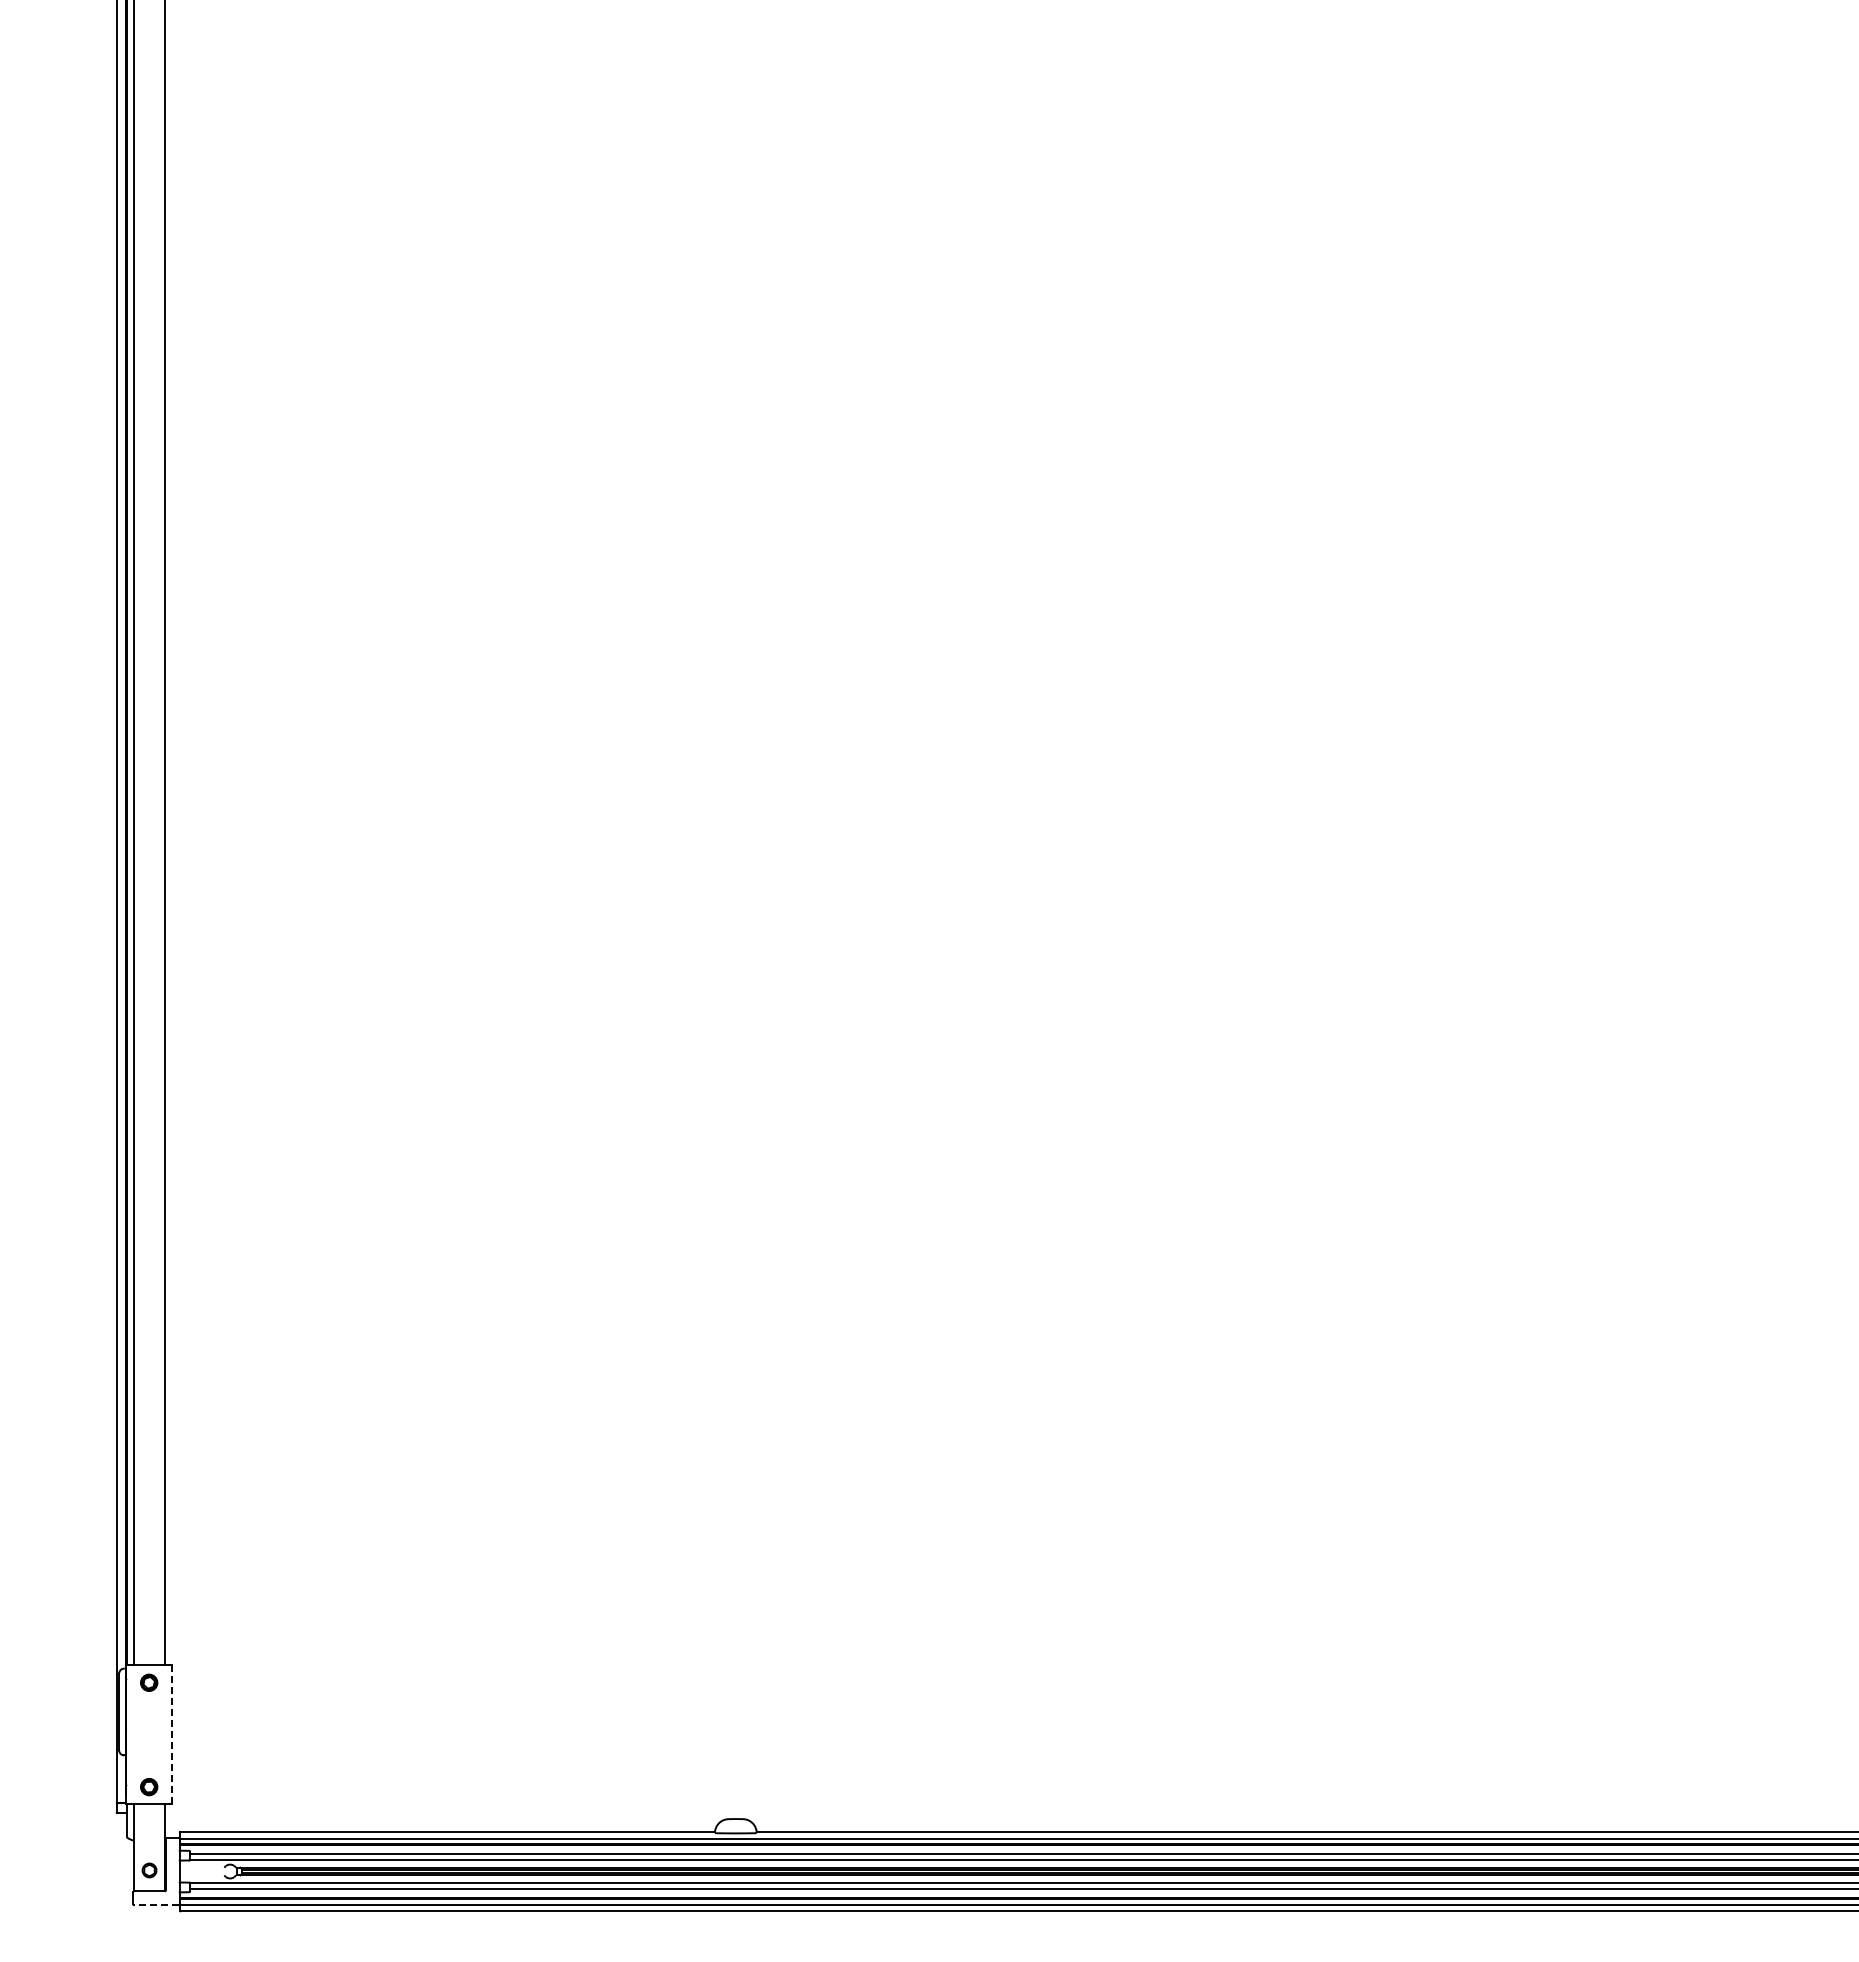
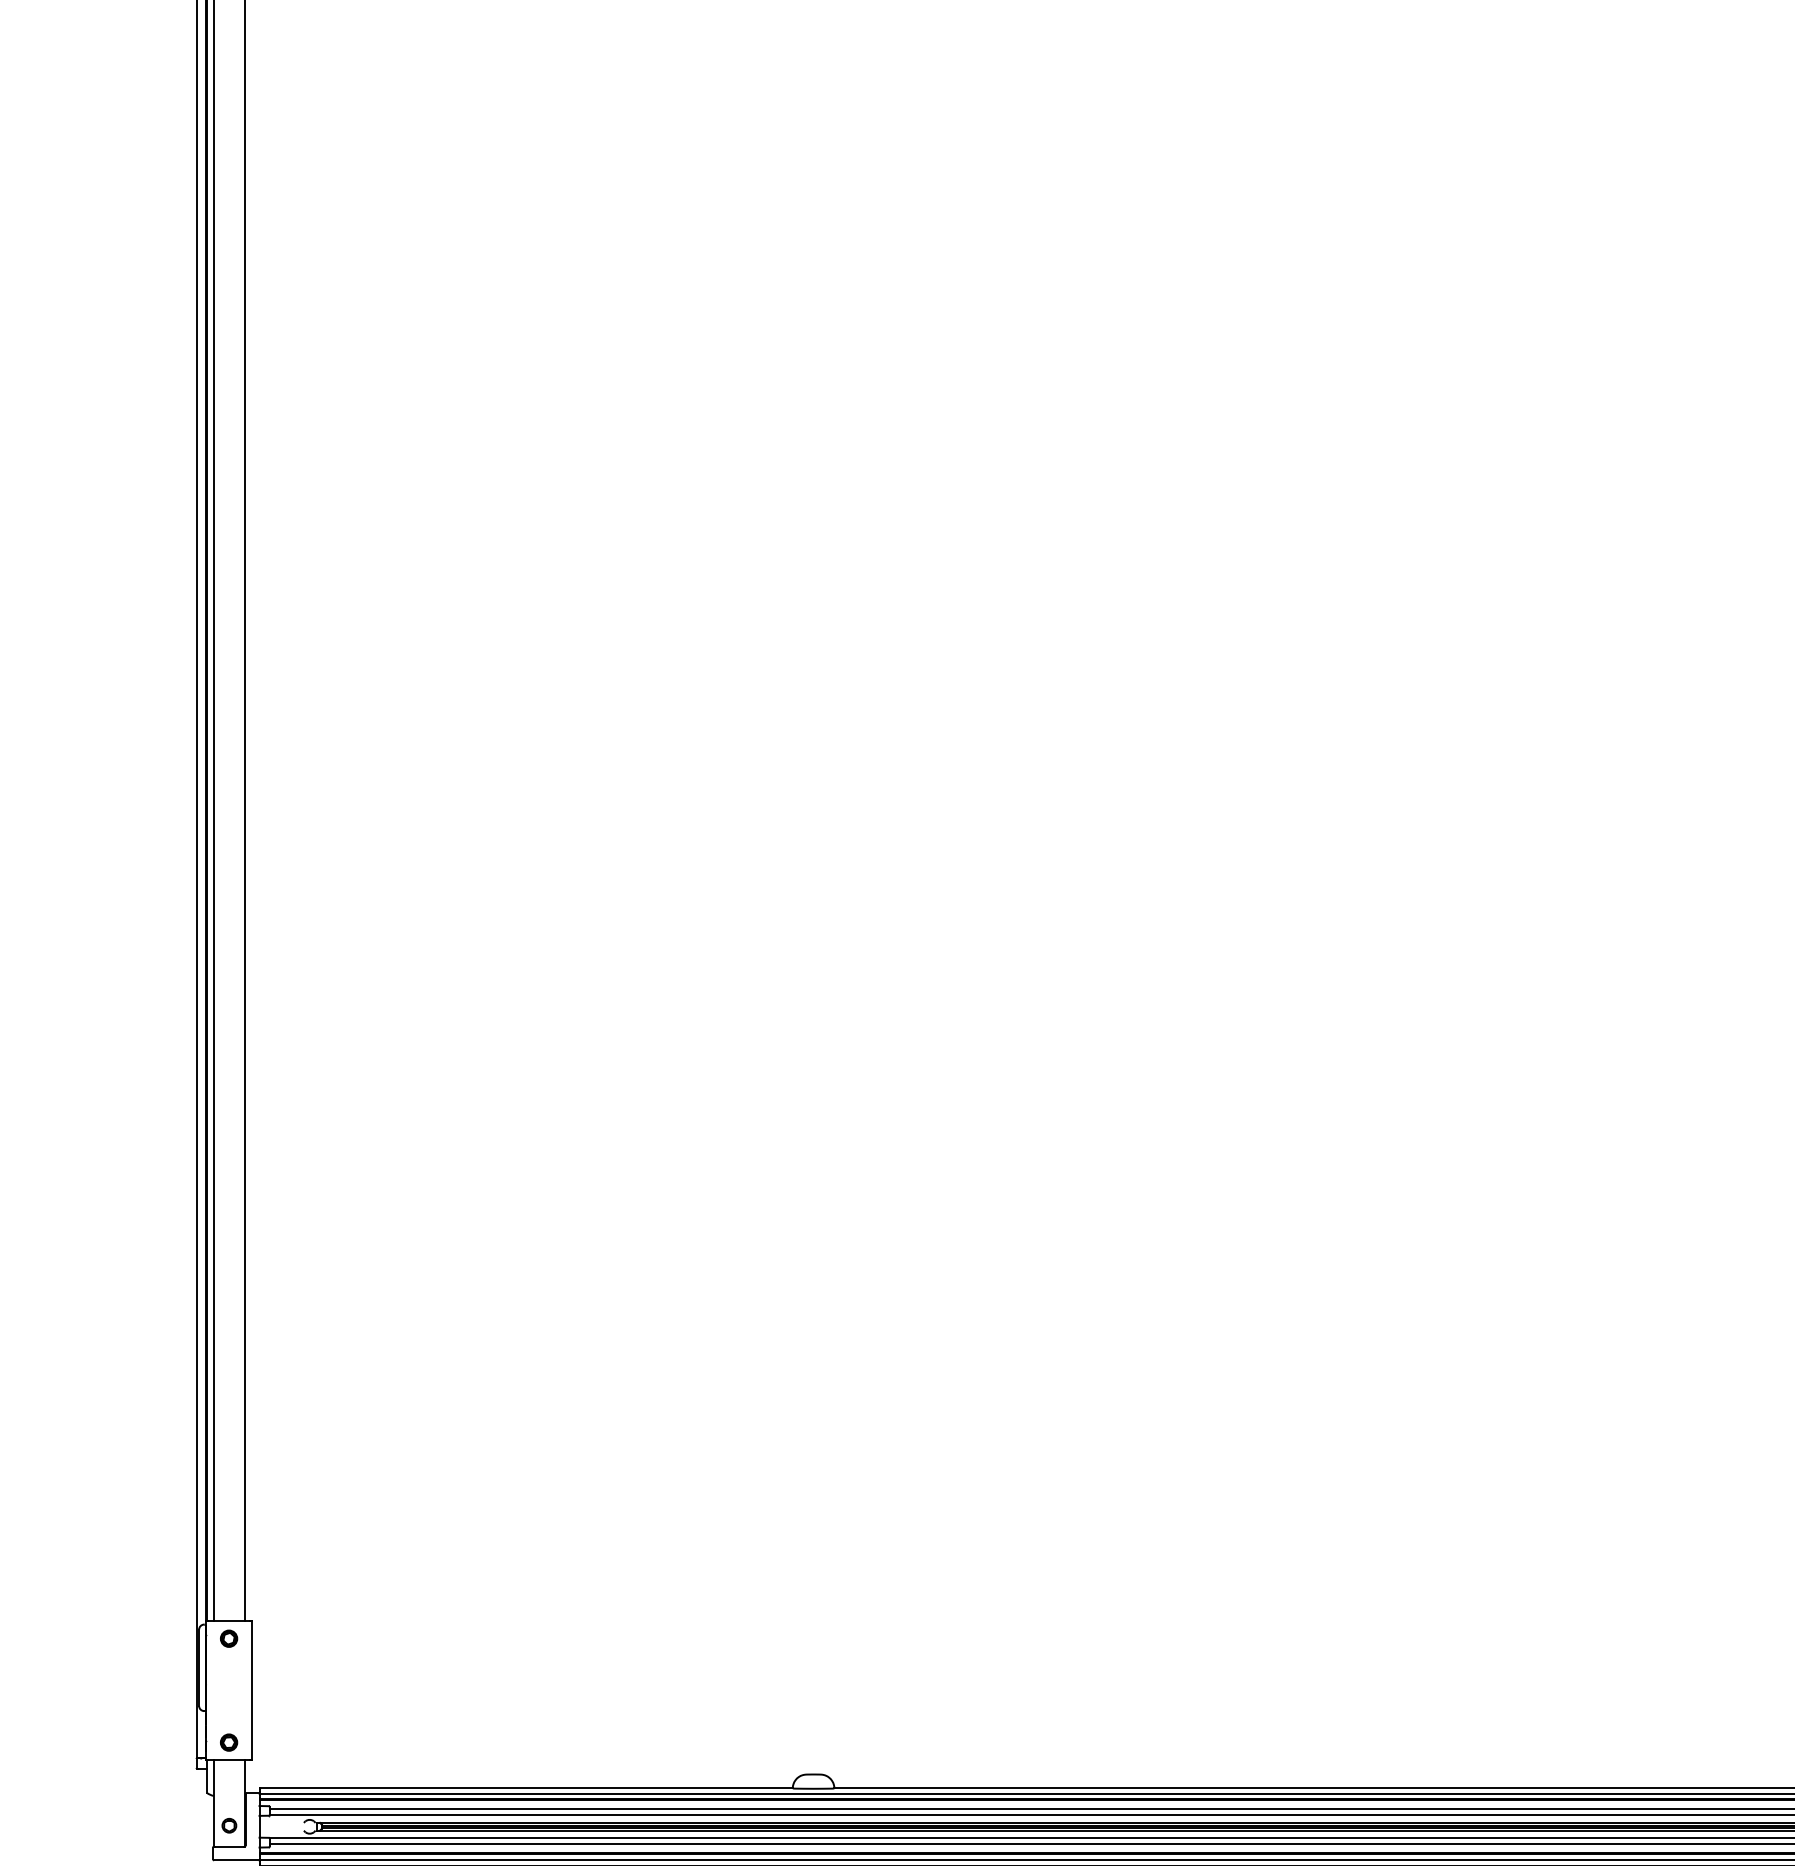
line: (172, 1734) -> (252, 1690), dashed -> solid
line: (155, 1905) -> (235, 1860), dashed -> solid

